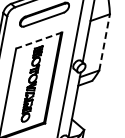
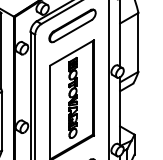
line: (38, 40) -> (71, 53), dashed -> solid
line: (104, 41) -> (138, 41), dashed -> solid

